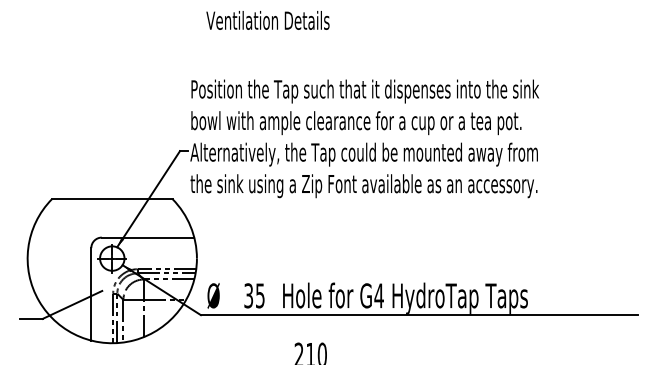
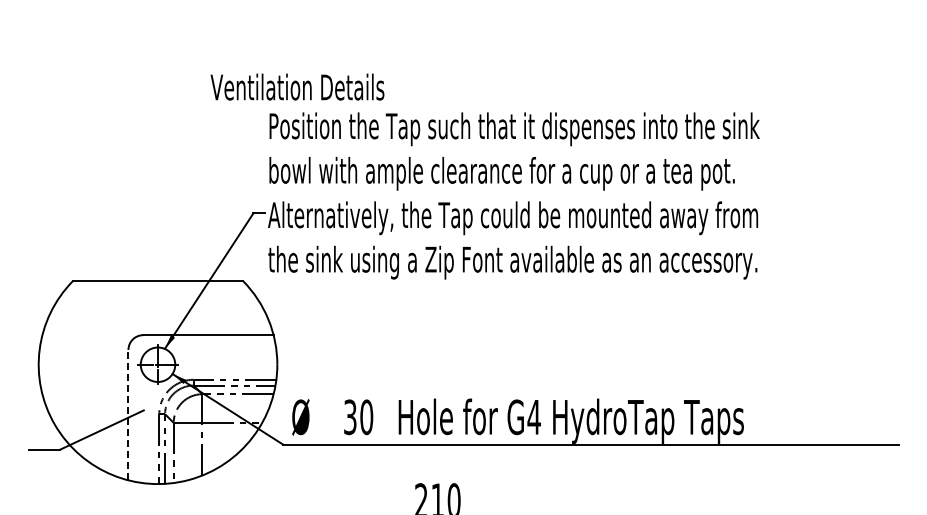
text: (267, 20) -> (297, 86), moved
line: (91, 293) -> (128, 414), solid -> dashed
text: (260, 296) -> (366, 417), 35 -> 30

